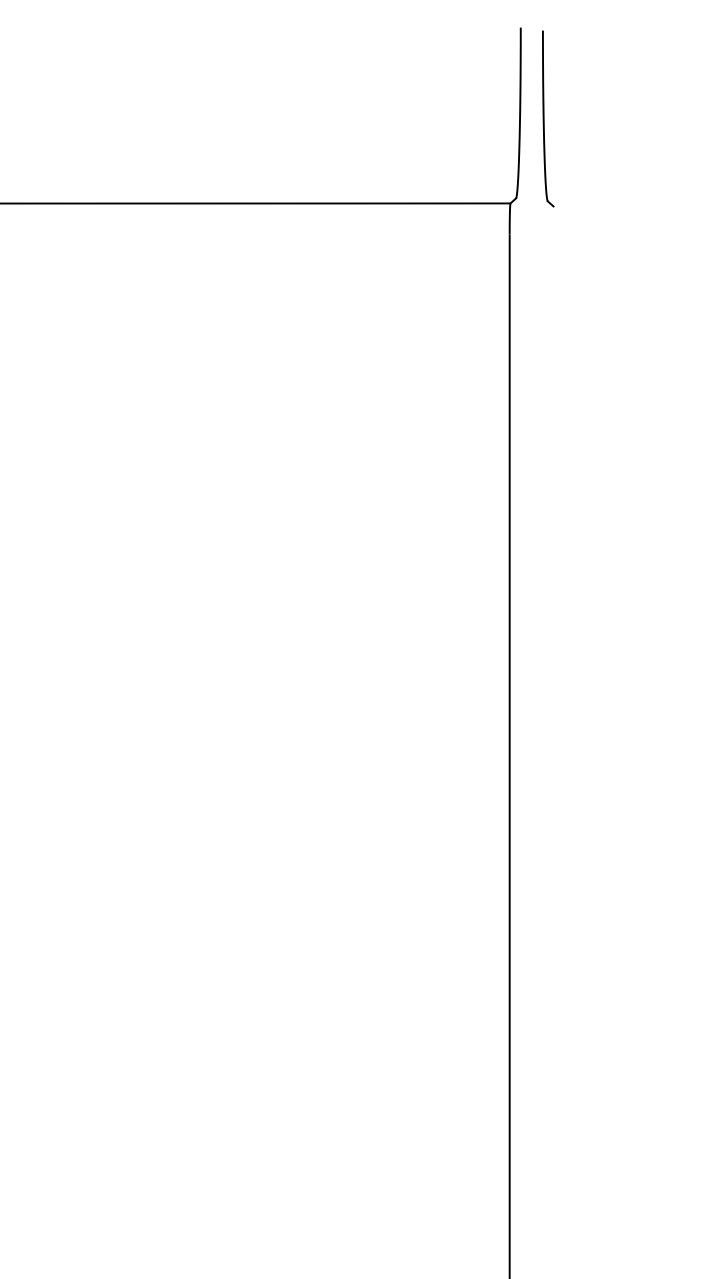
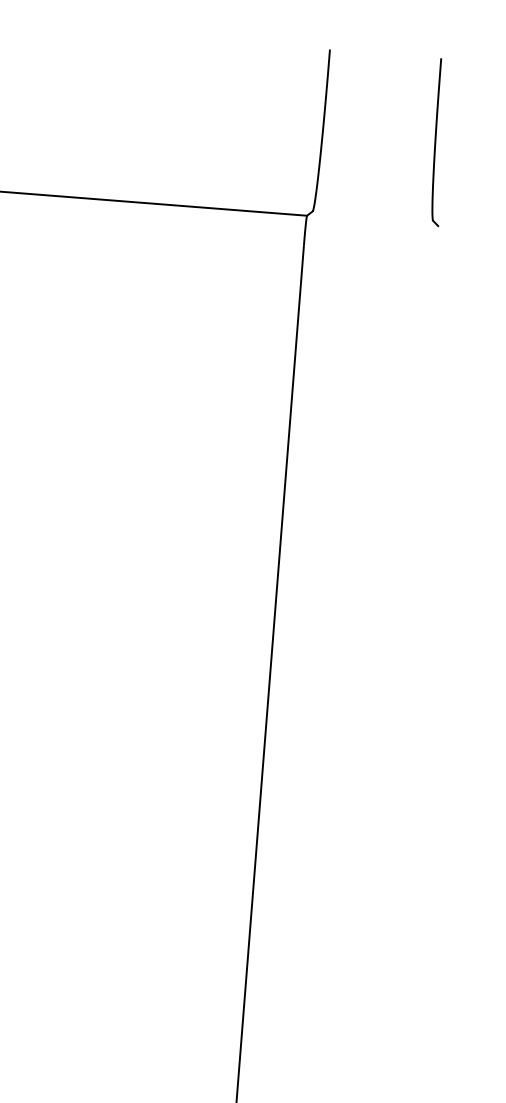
part: (548, 118) -> (439, 142), moved

